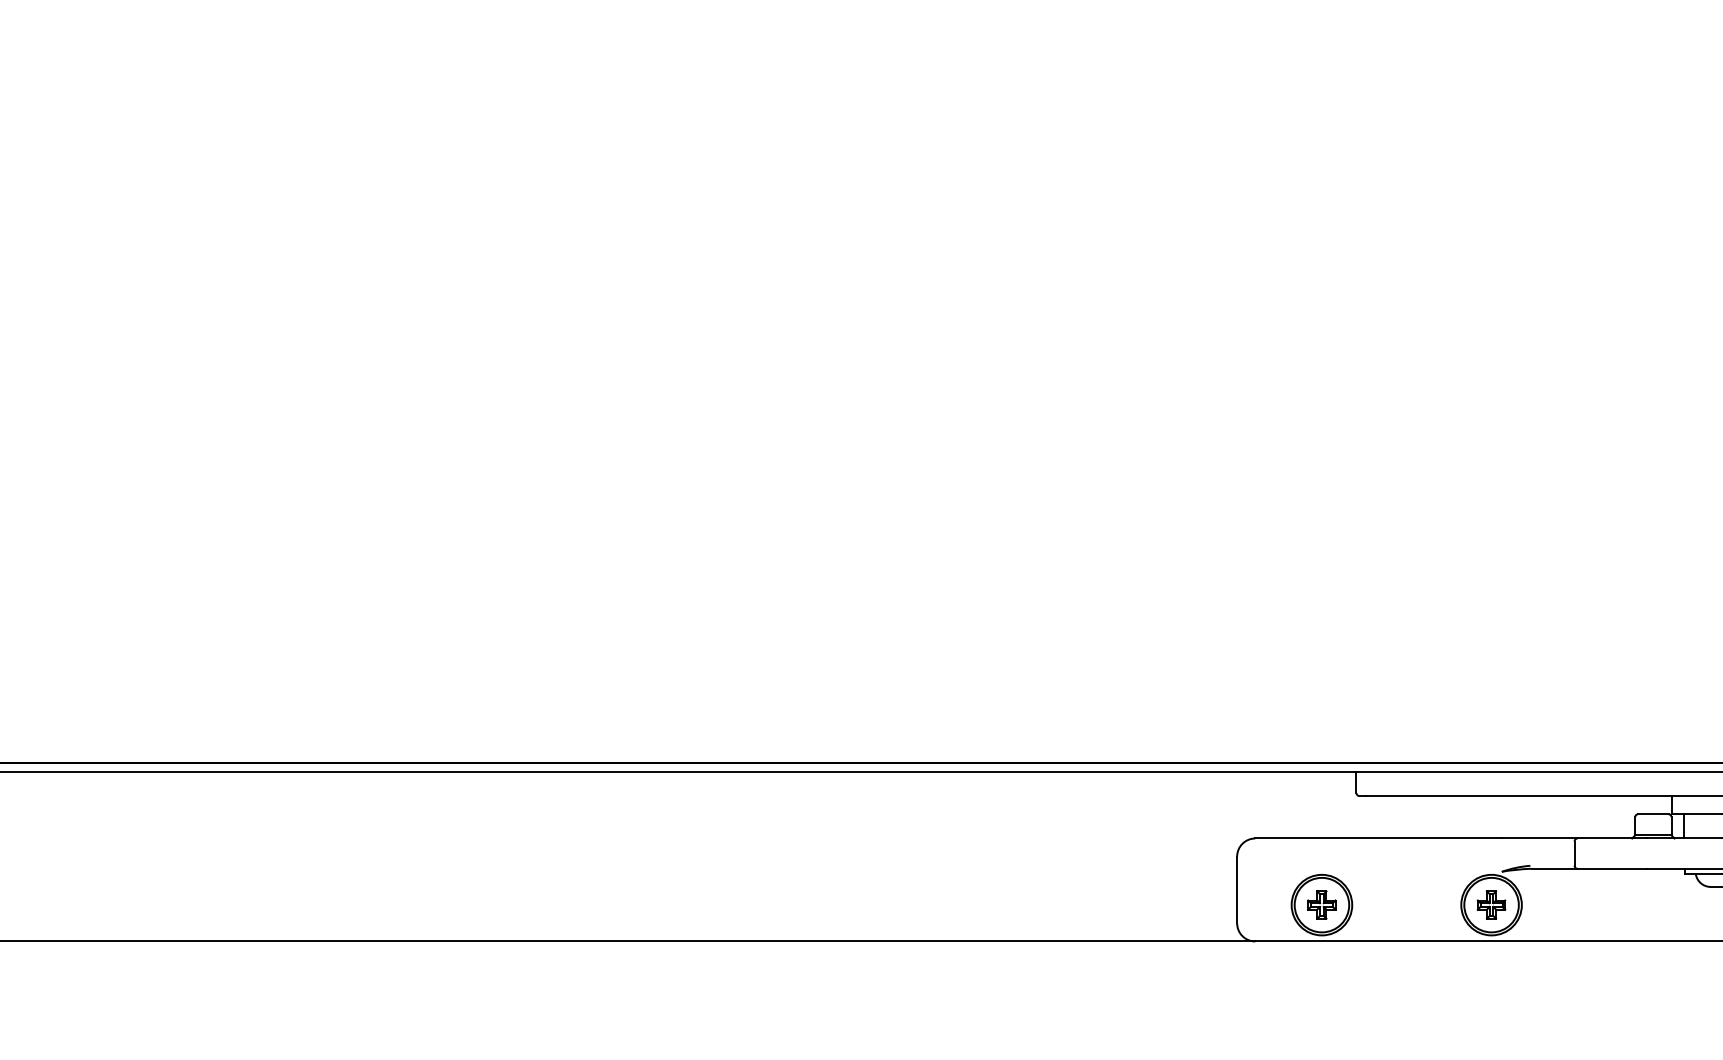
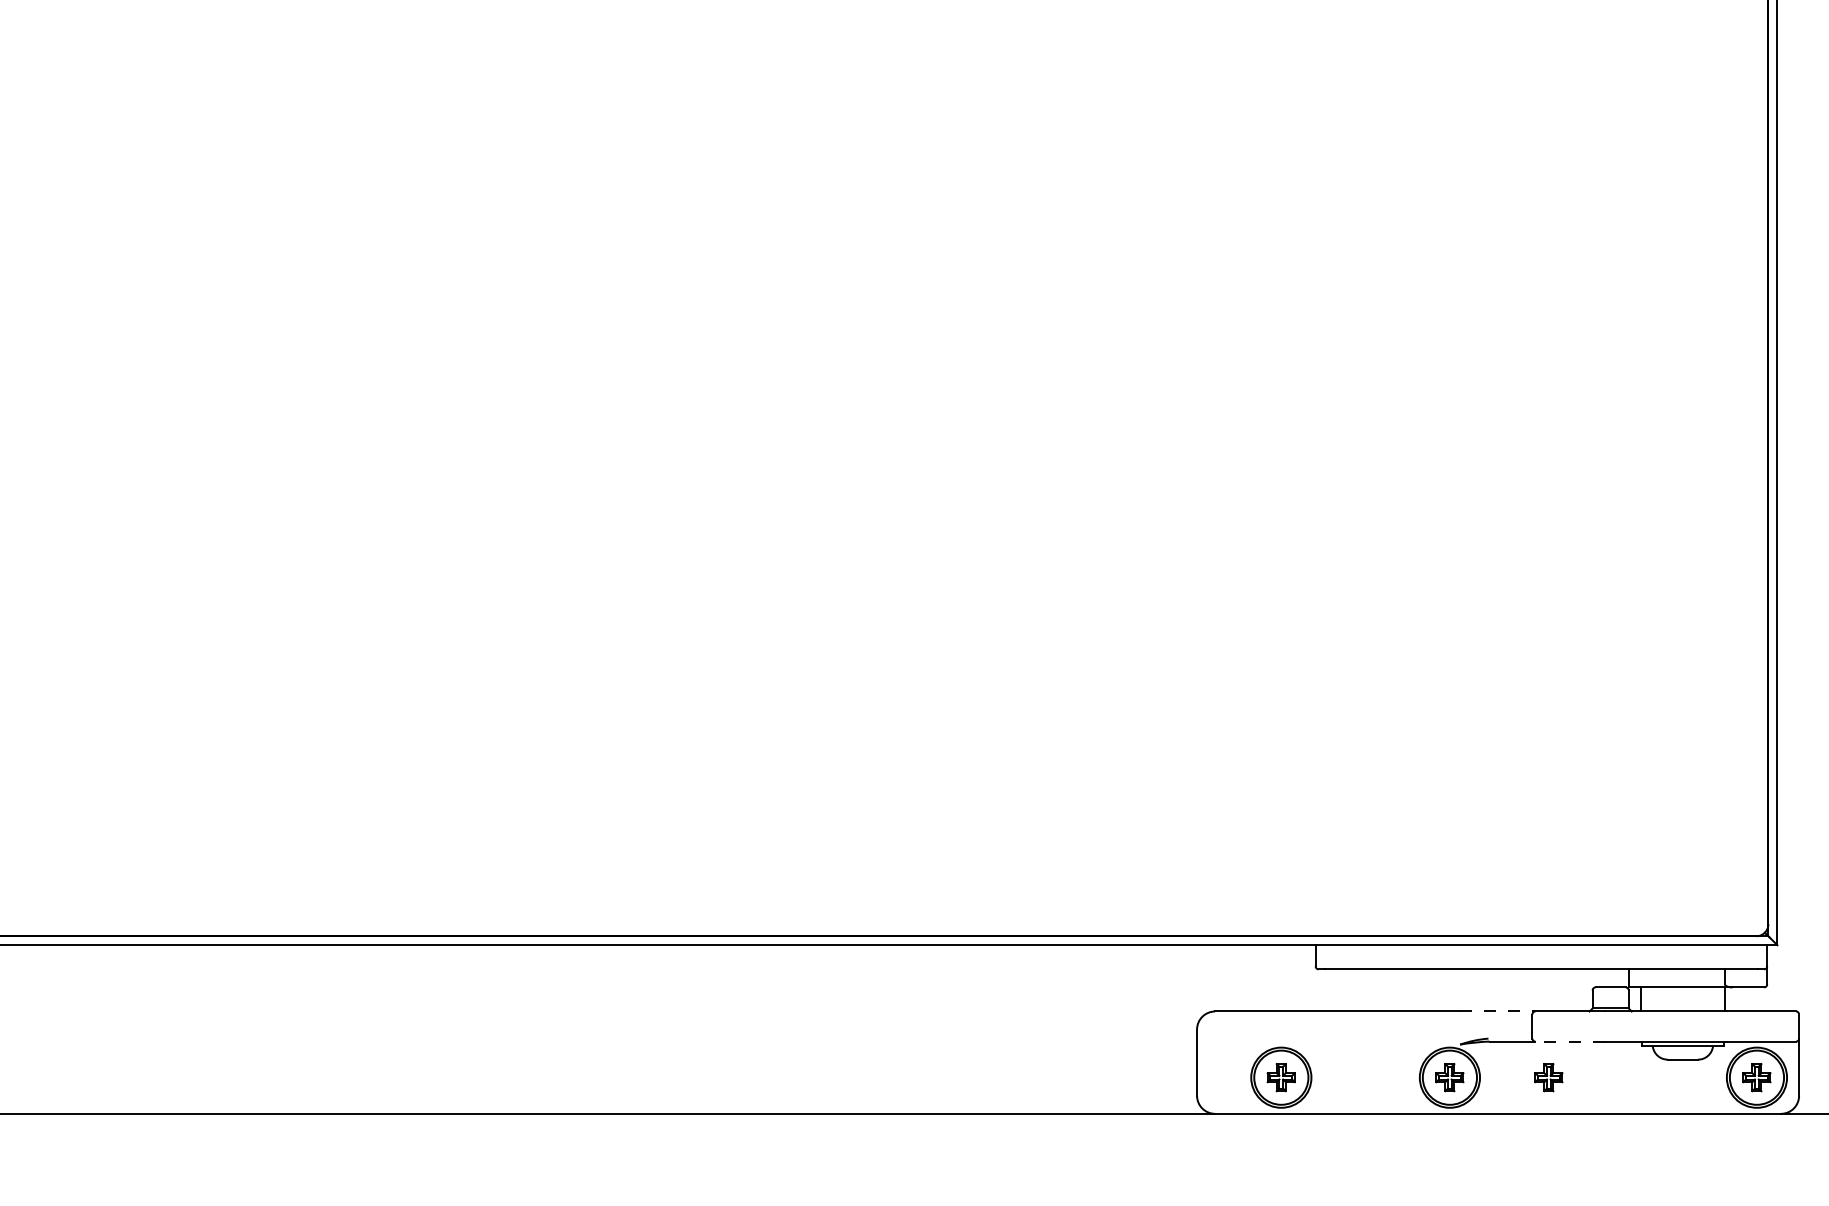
line: (1539, 838) -> (1497, 1011), solid -> dashed
line: (1612, 868) -> (1570, 1041), solid -> dashed
part: (1590, 904) -> (1548, 1077), added

